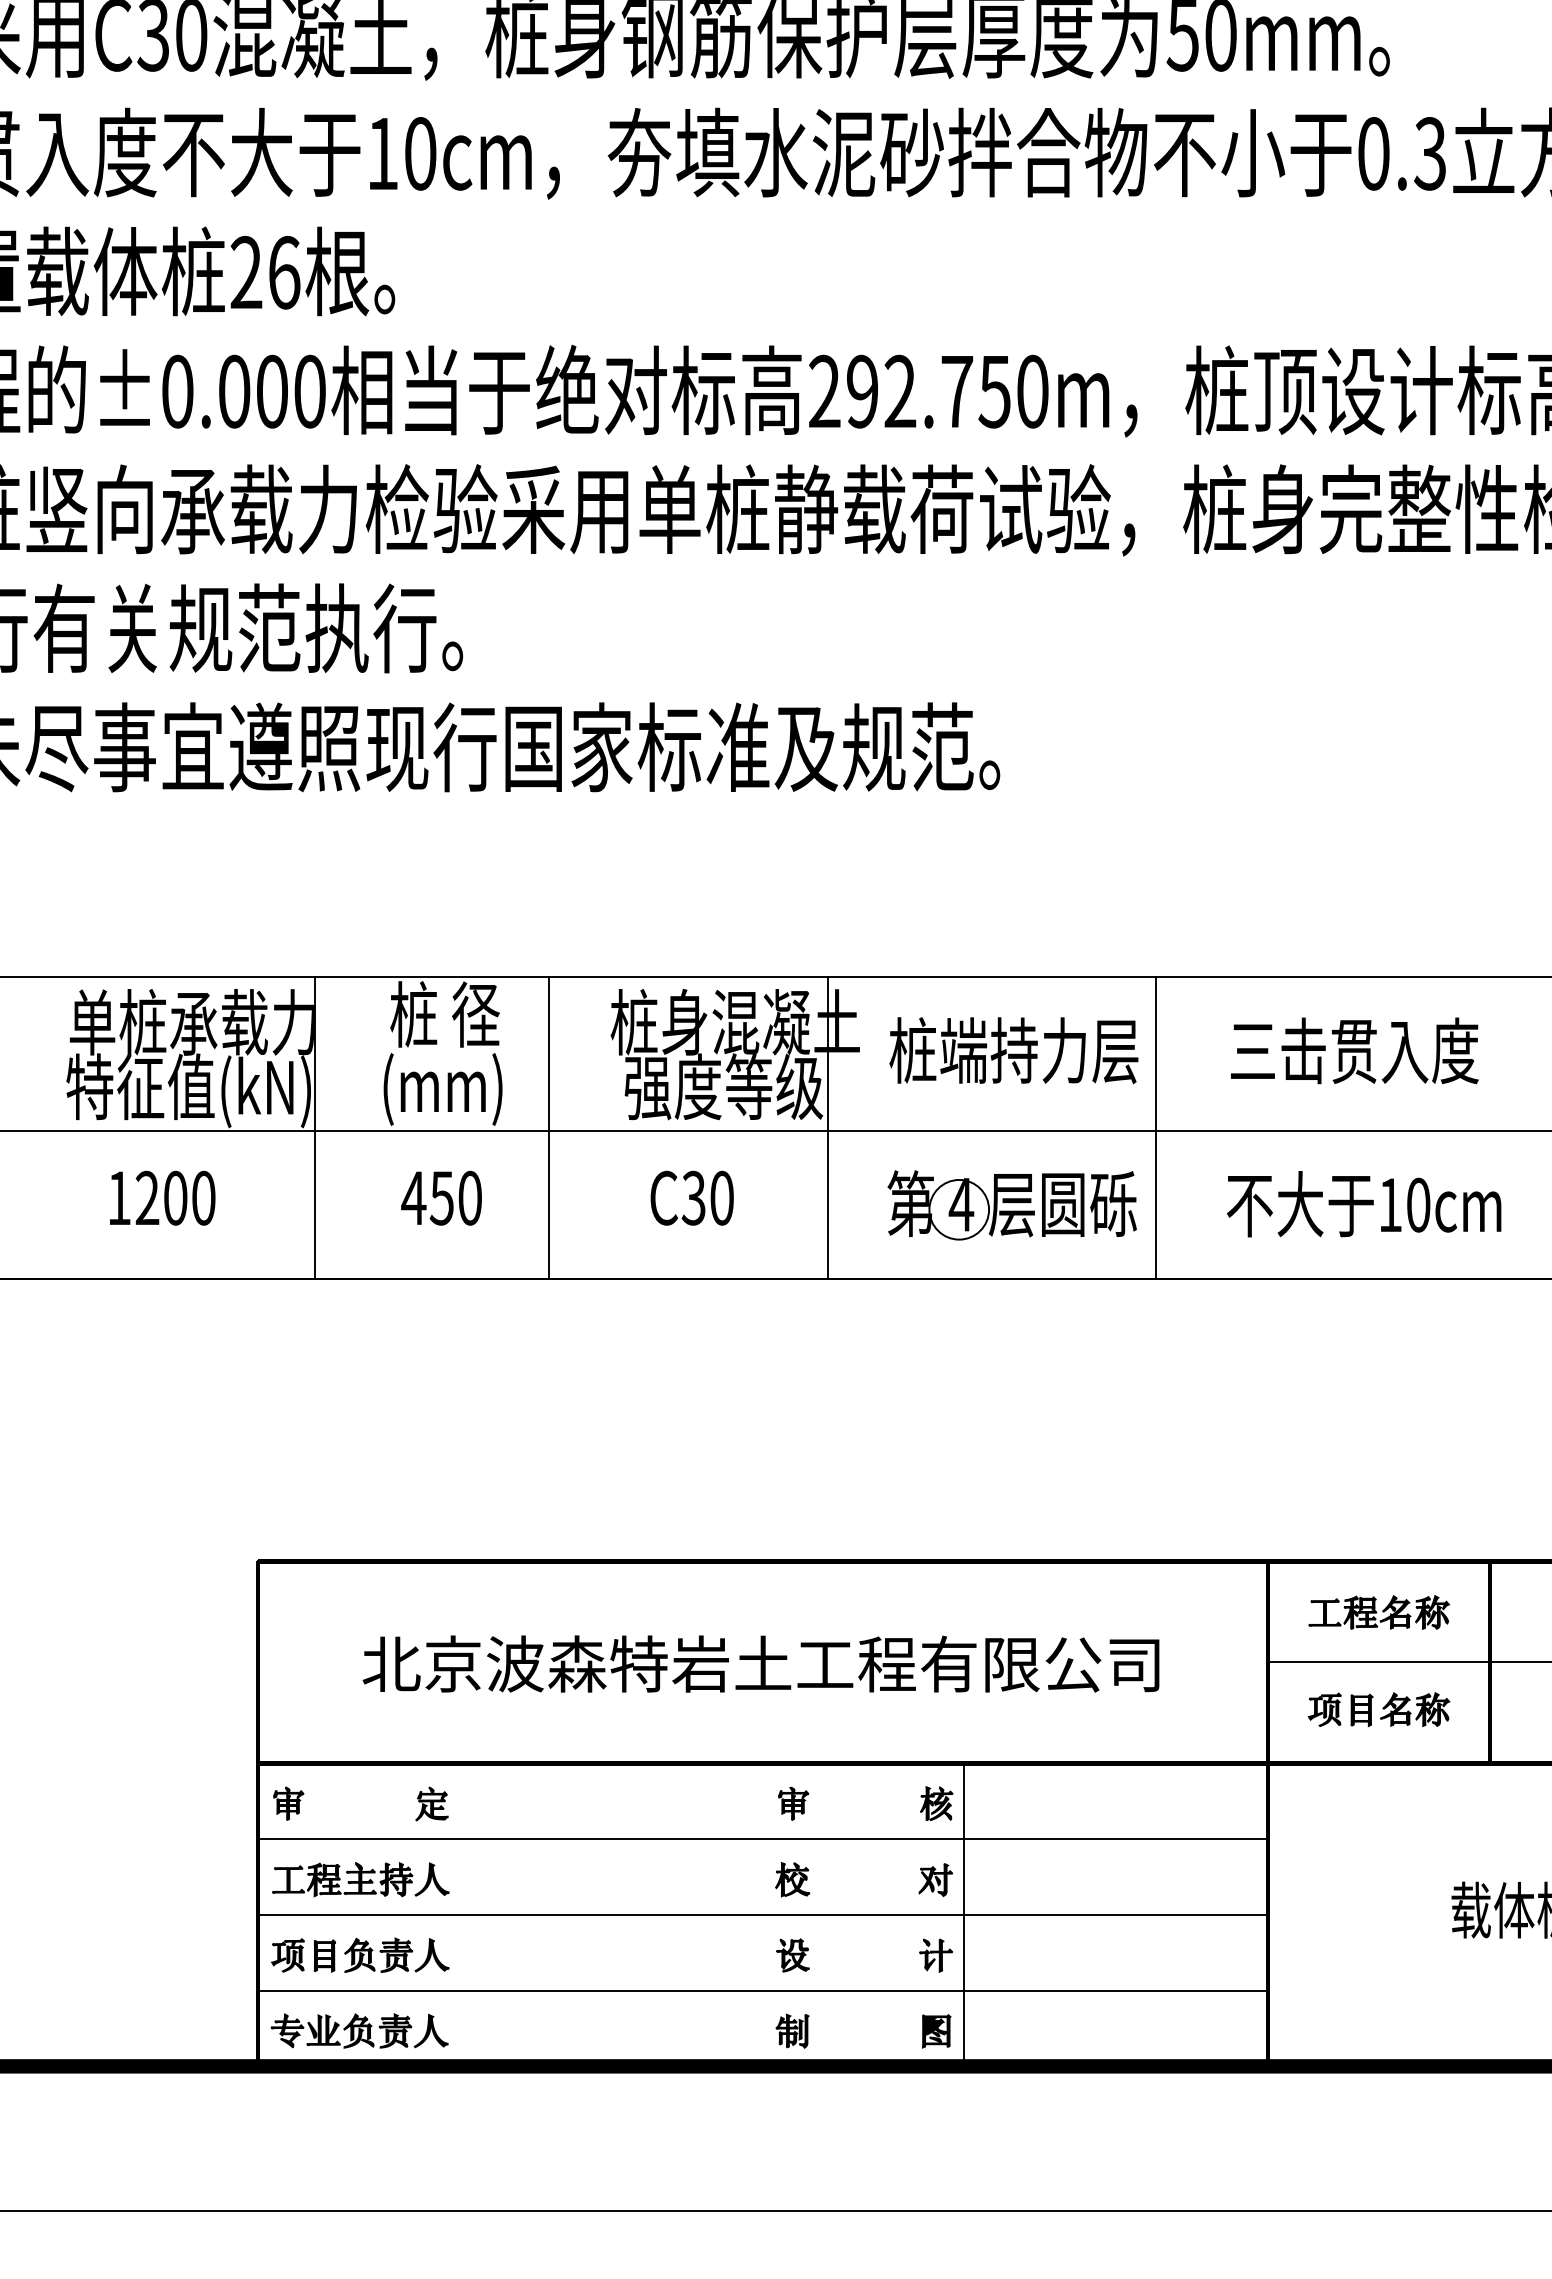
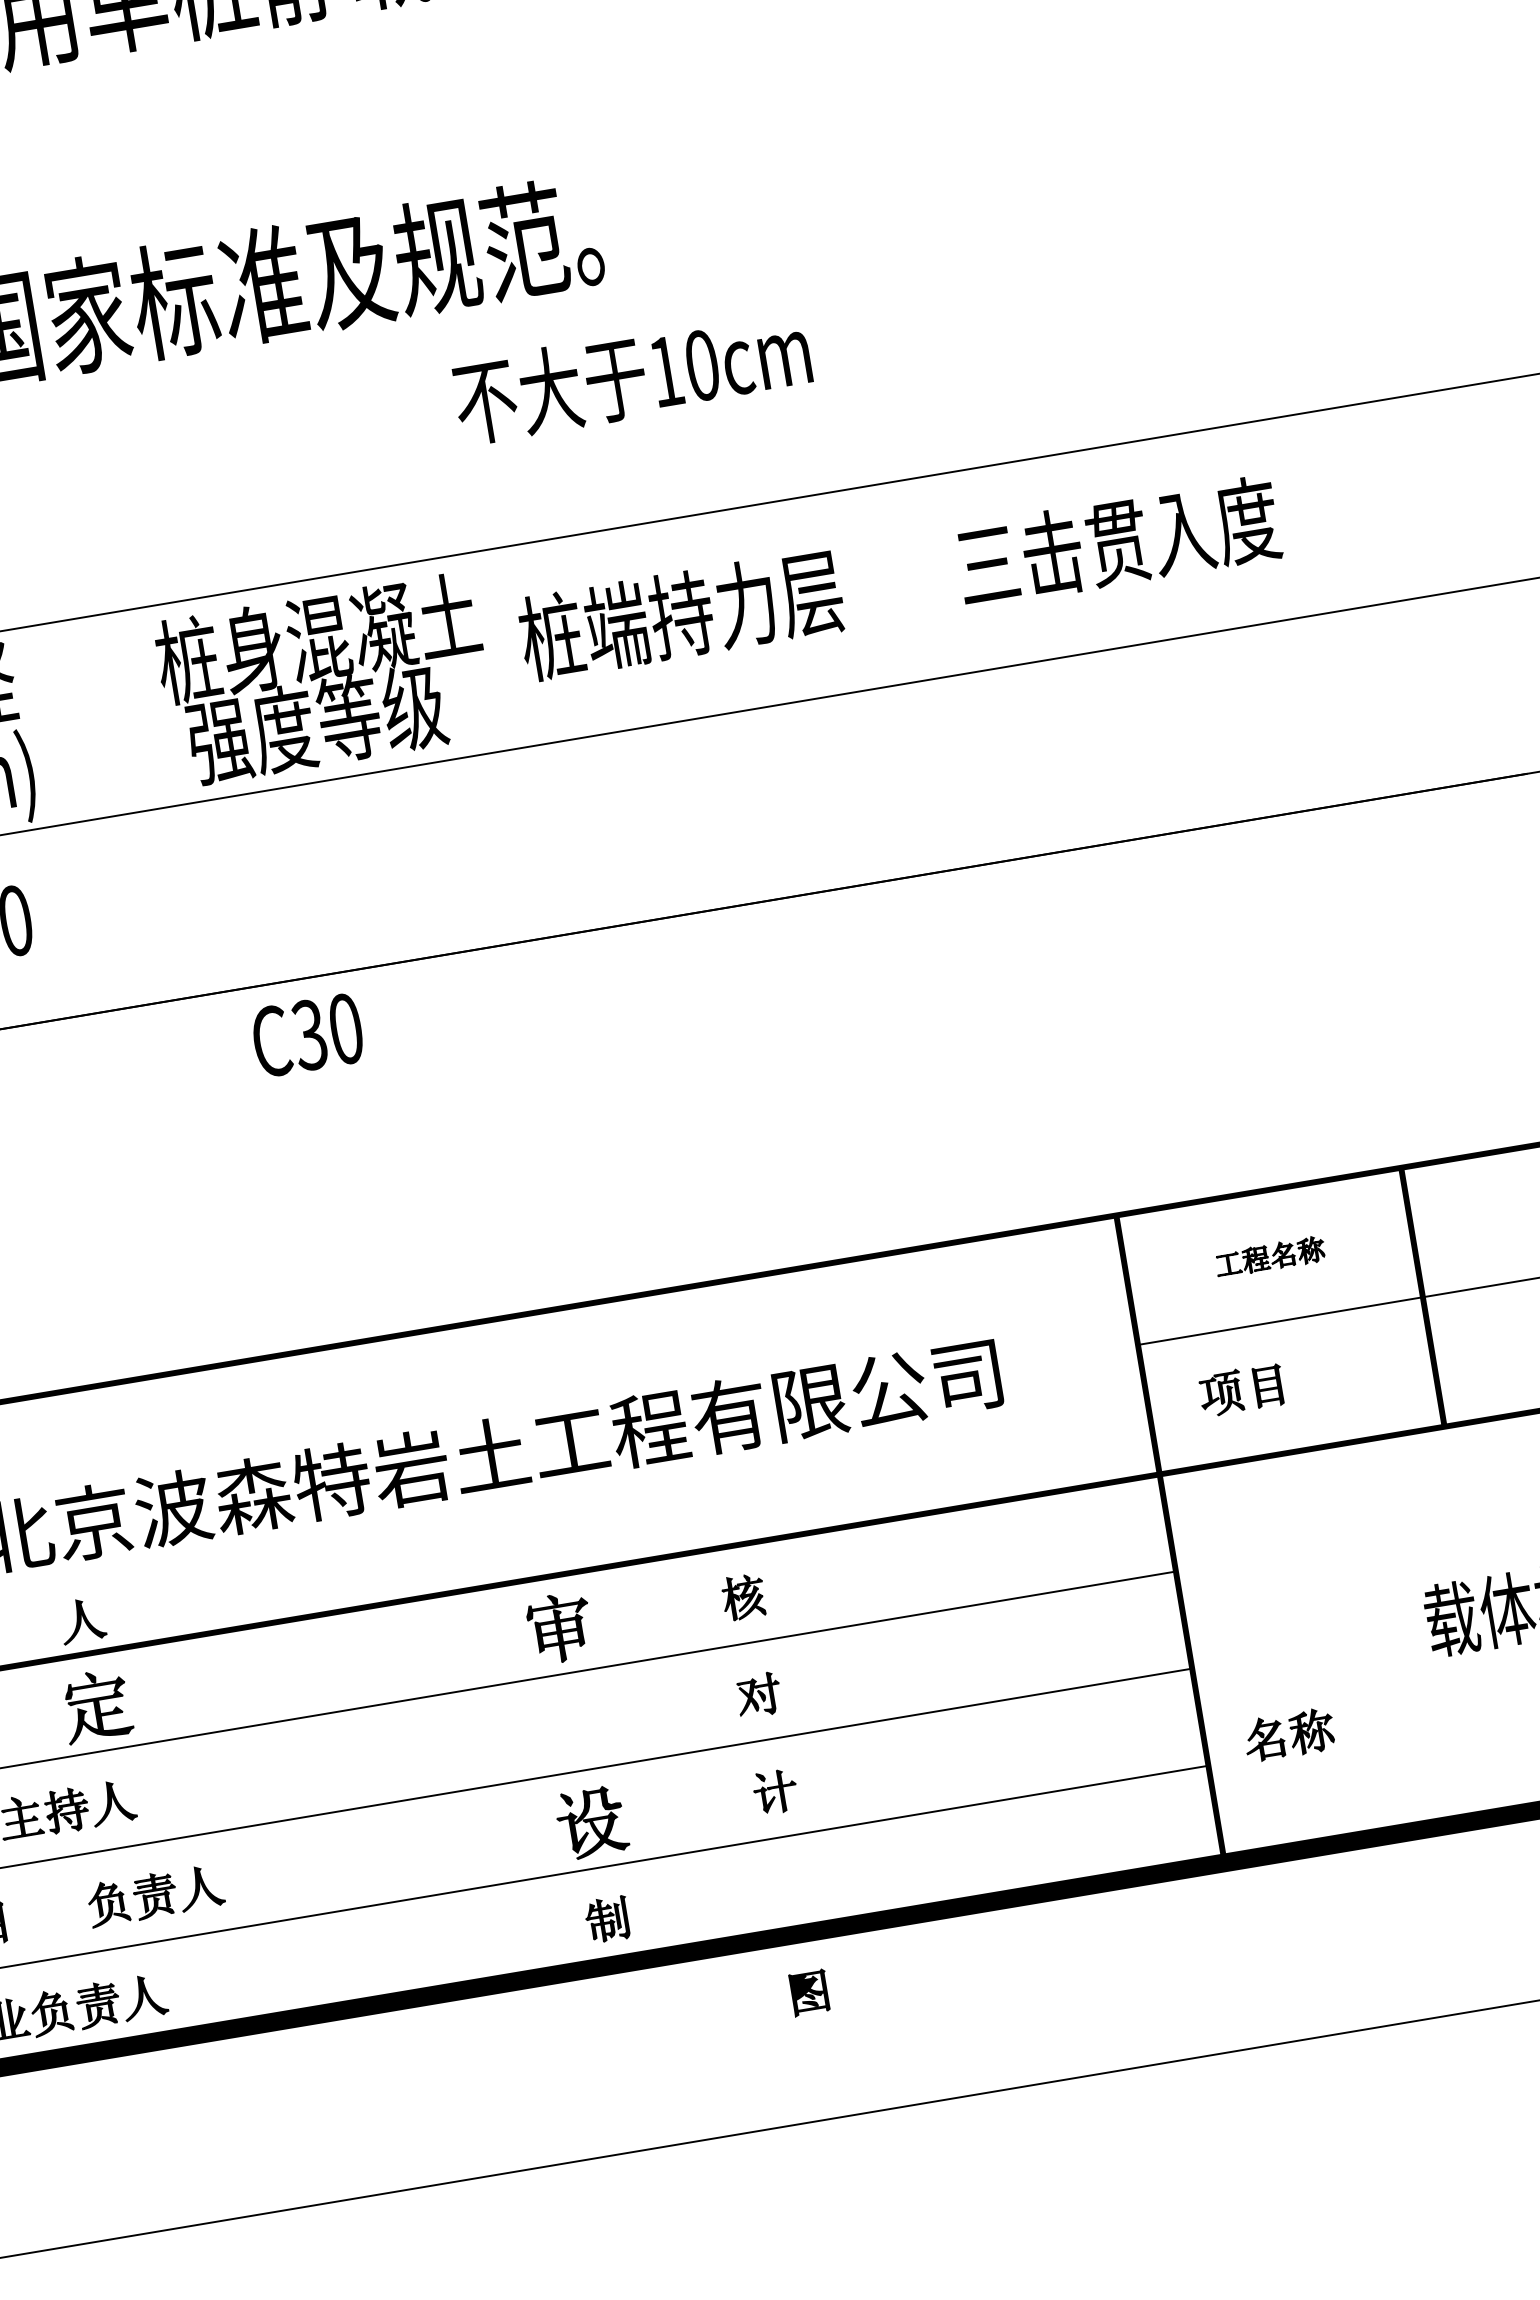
line: (548, 1127) -> (100, 813), removed
line: (827, 1127) -> (458, 753), removed
line: (1155, 1127) -> (879, 683), removed
text: (691, 1197) -> (306, 1034), moved
text: (1364, 1204) -> (632, 376), moved
part: (1011, 1205) -> (711, 814), removed
part: (1379, 1612) -> (1270, 1256), size x0.6
part: (1415, 1709) -> (1289, 1734), moved
part: (431, 1737) -> (81, 1620), added
part: (431, 1803) -> (95, 1705), size x1.6
part: (793, 1803) -> (560, 1627), size x1.6
part: (792, 1879) -> (575, 1725), removed
line: (964, 1914) -> (803, 1733), removed
part: (396, 1954) -> (155, 1894), moved
part: (792, 1955) -> (591, 1822), size x1.6
part: (936, 2031) -> (809, 1993), moved

